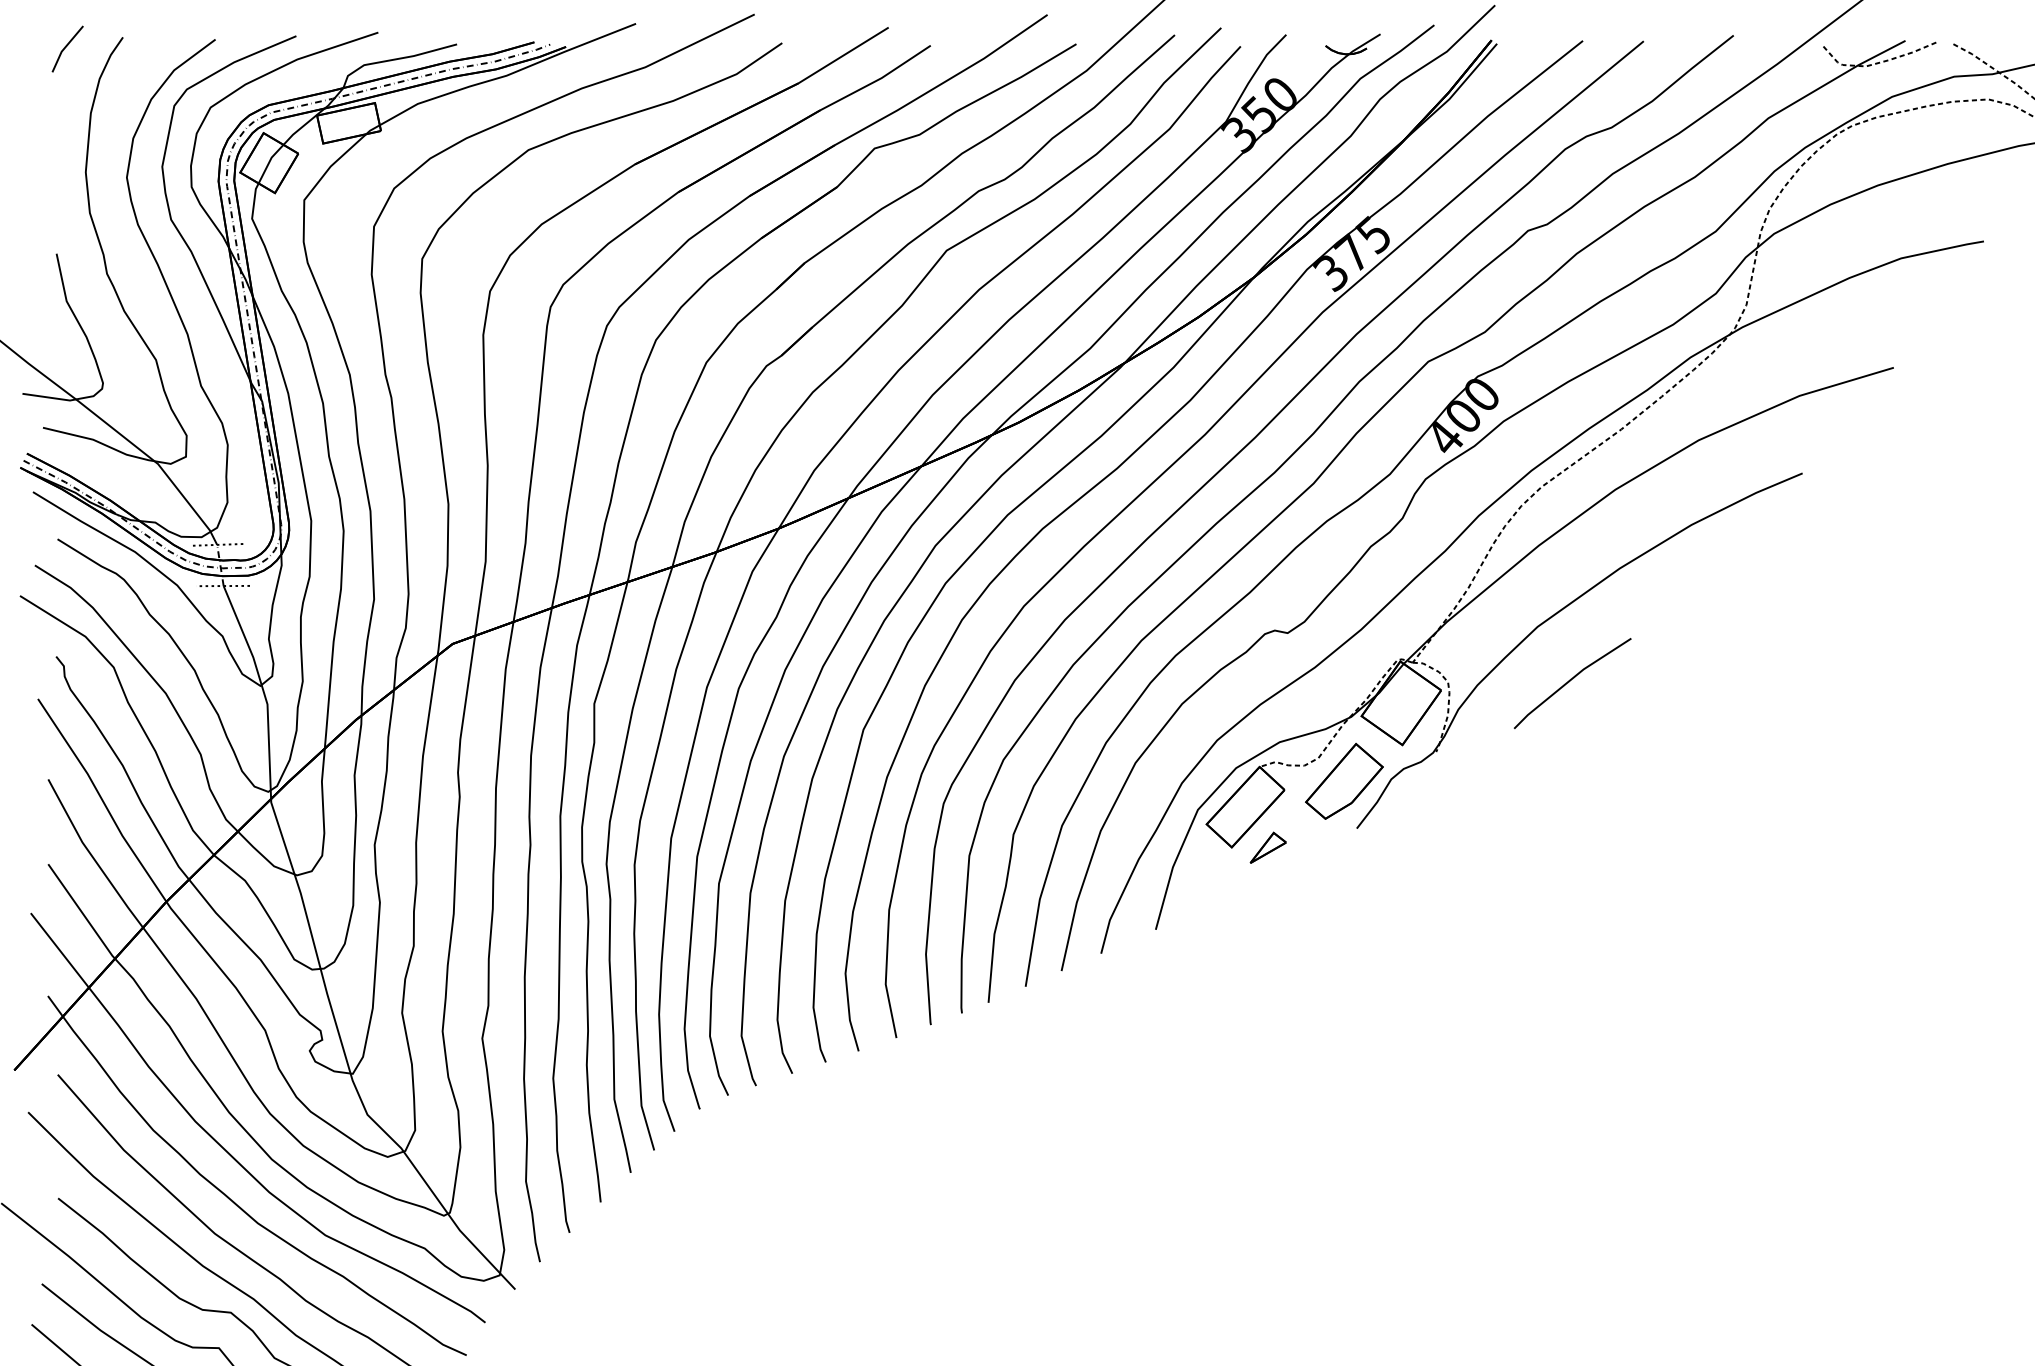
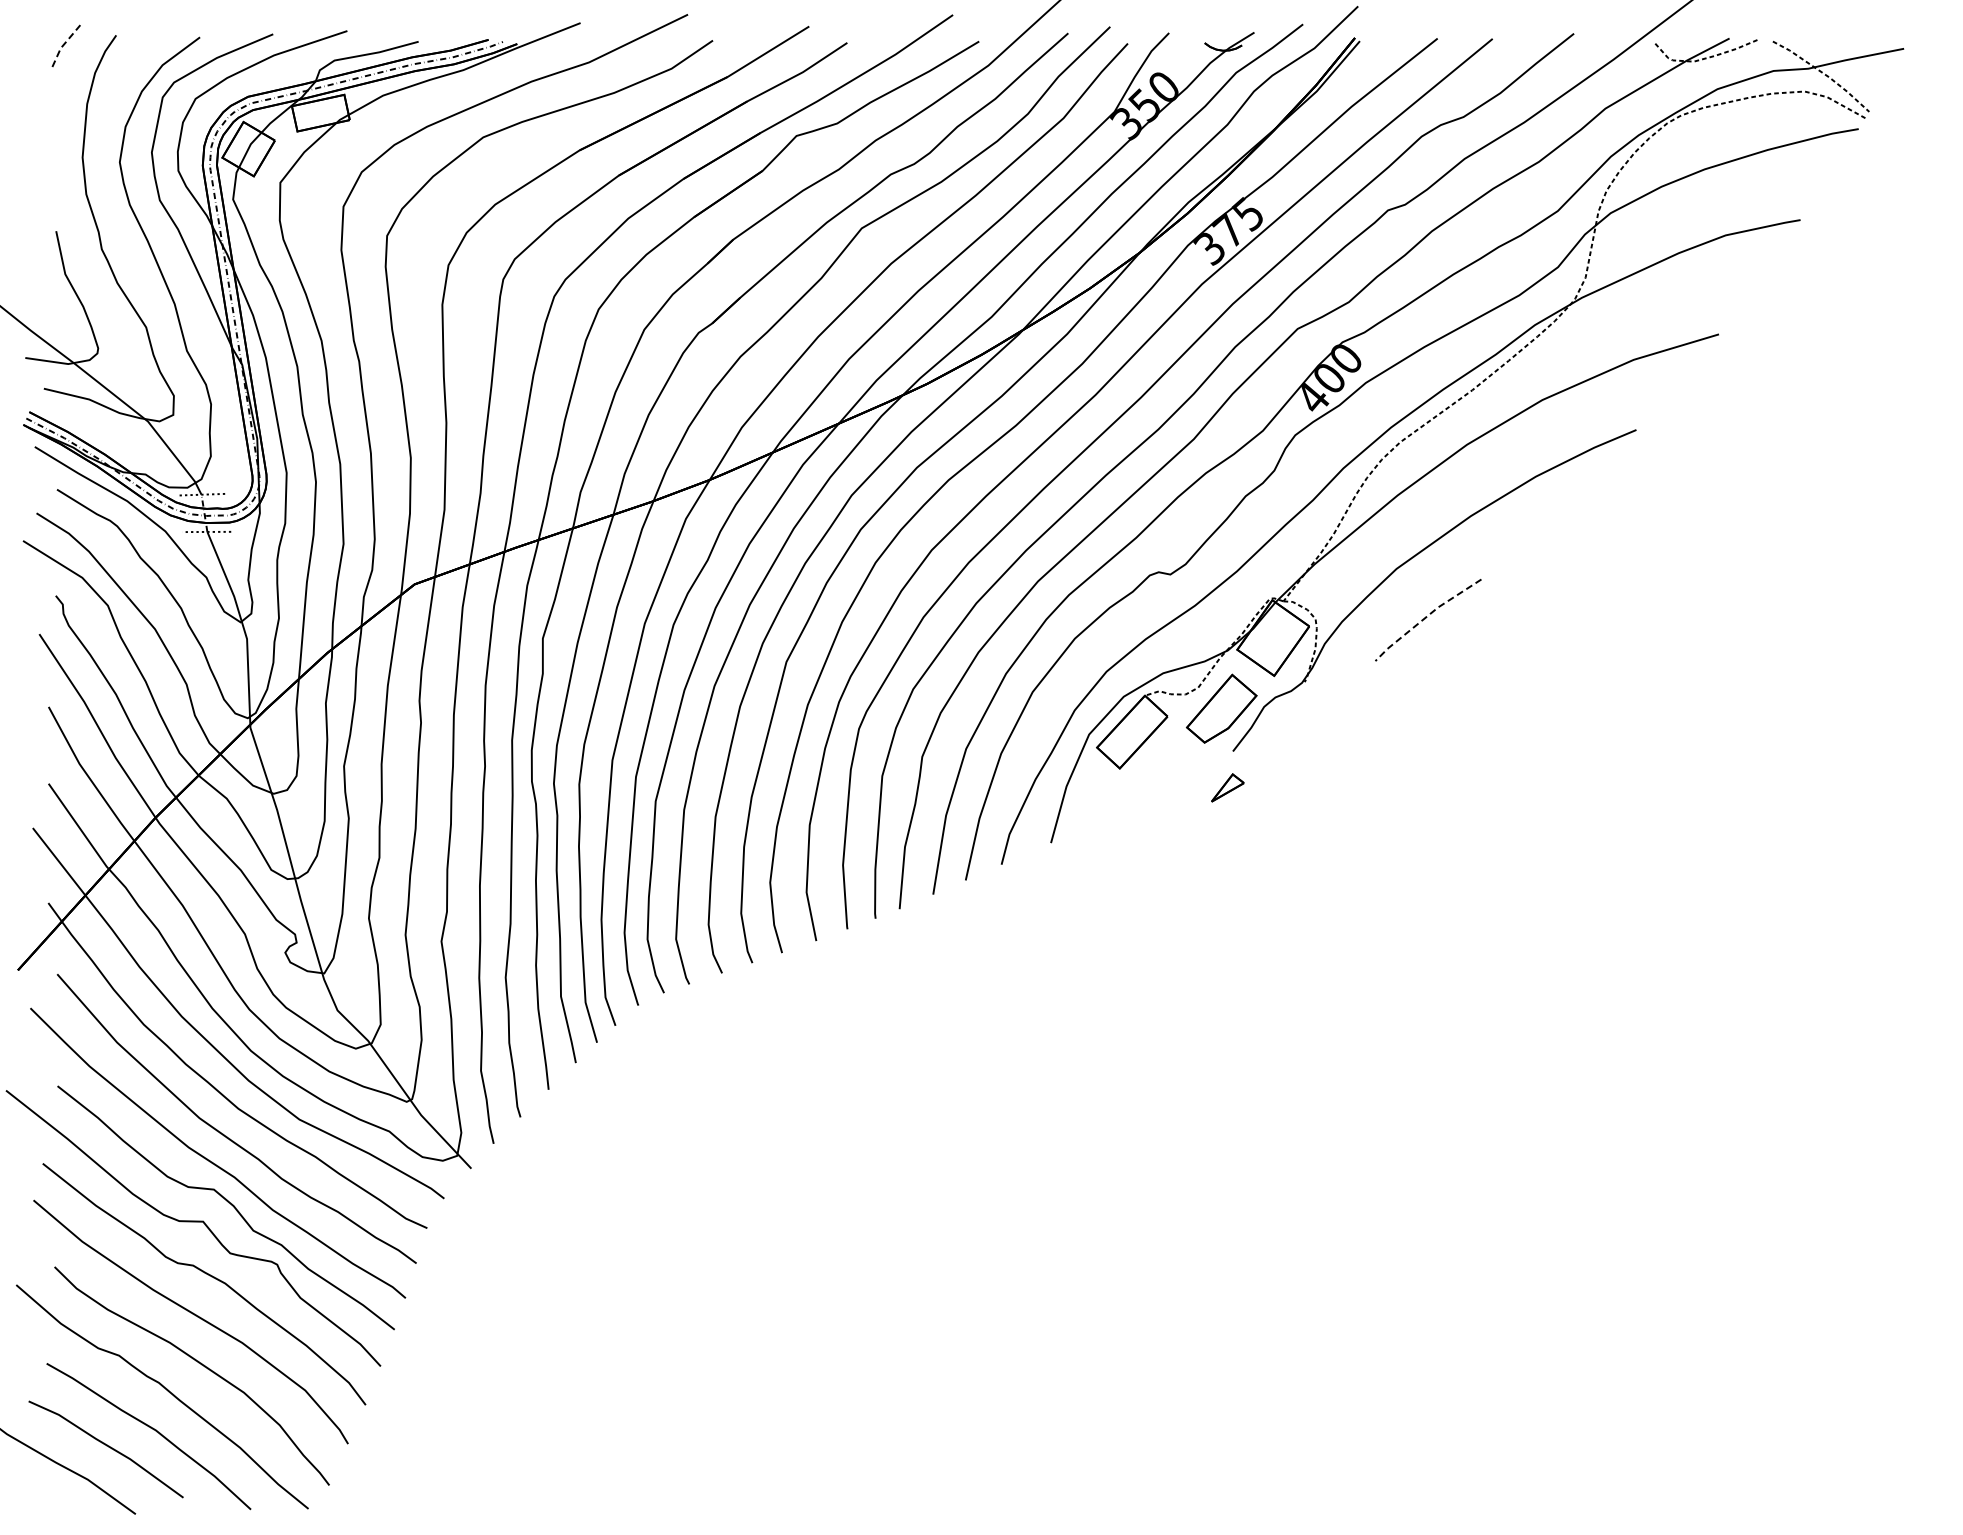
line: (64, 47) -> (63, 44), solid -> dashed
line: (1570, 680) -> (1426, 617), solid -> dashed
part: (1267, 847) -> (1227, 787), moved

